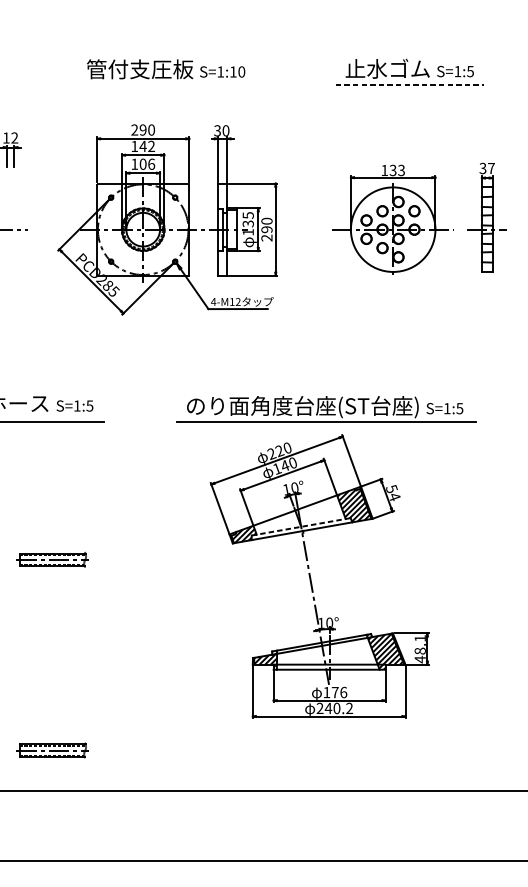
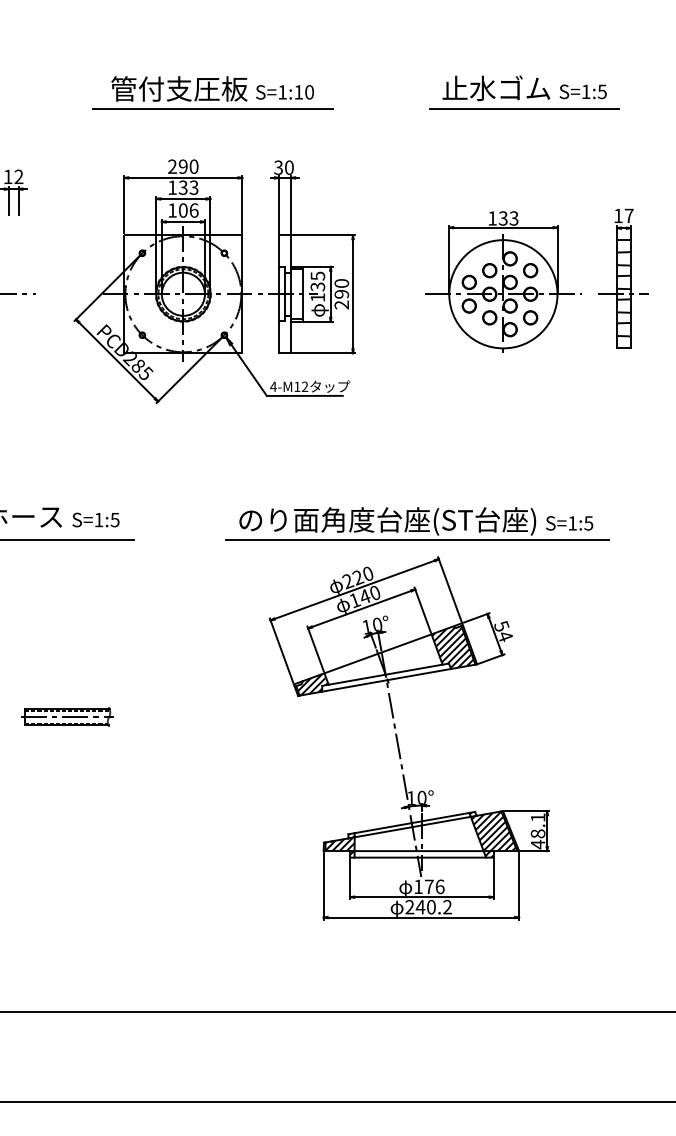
line: (165, 85) -> (212, 109), added
line: (409, 85) -> (524, 109), dashed -> solid
text: (147, 146) -> (188, 187), 142 -> 133
text: (482, 168) -> (617, 215), 37 -> 17
circle: (414, 247) -> (530, 317), added
line: (301, 526) -> (386, 674), dashed -> solid
part: (52, 750) -> (67, 960), removed

